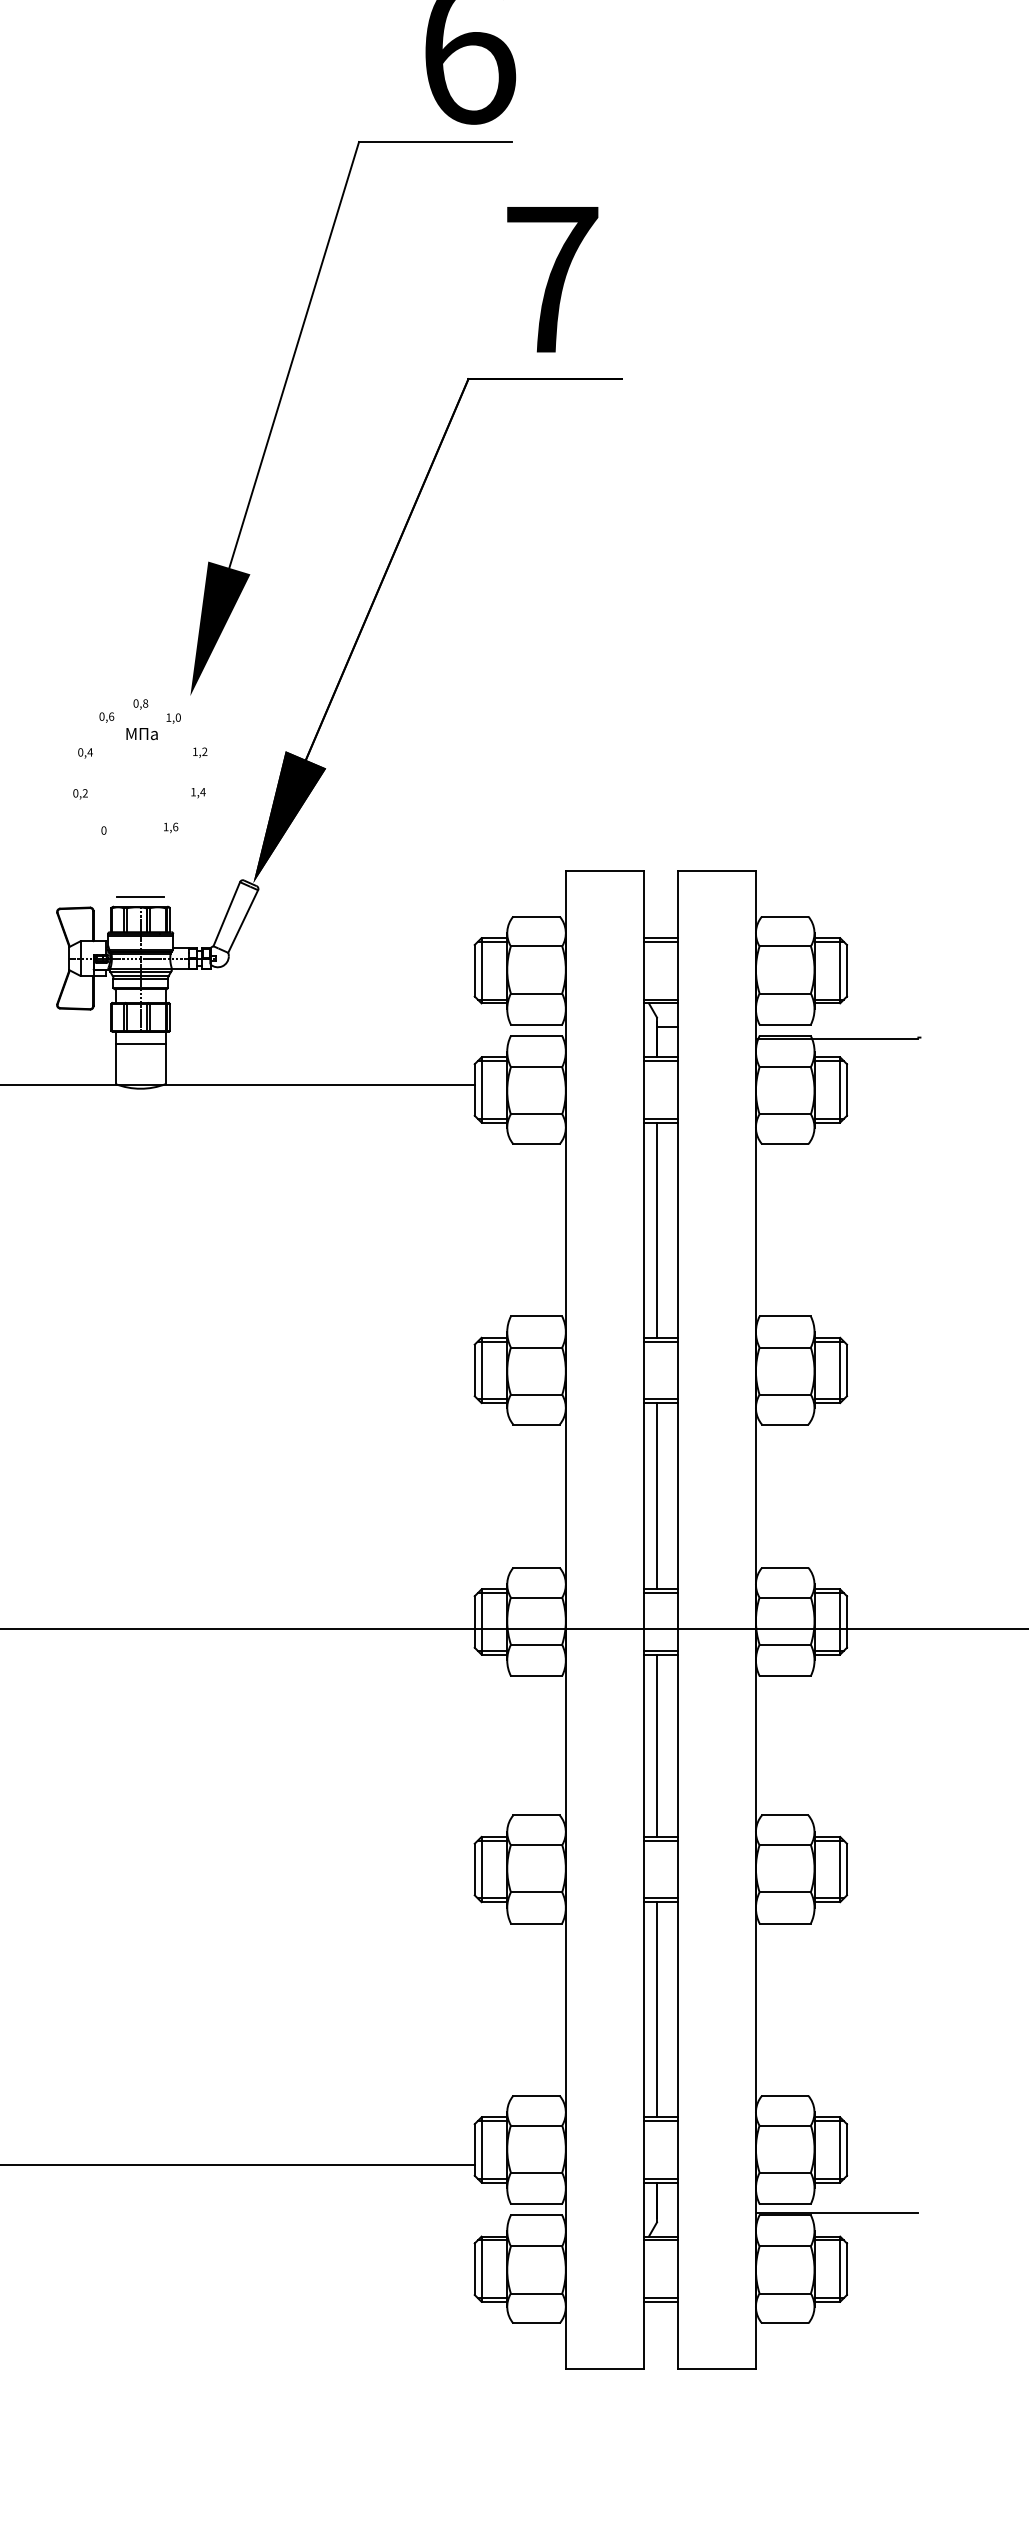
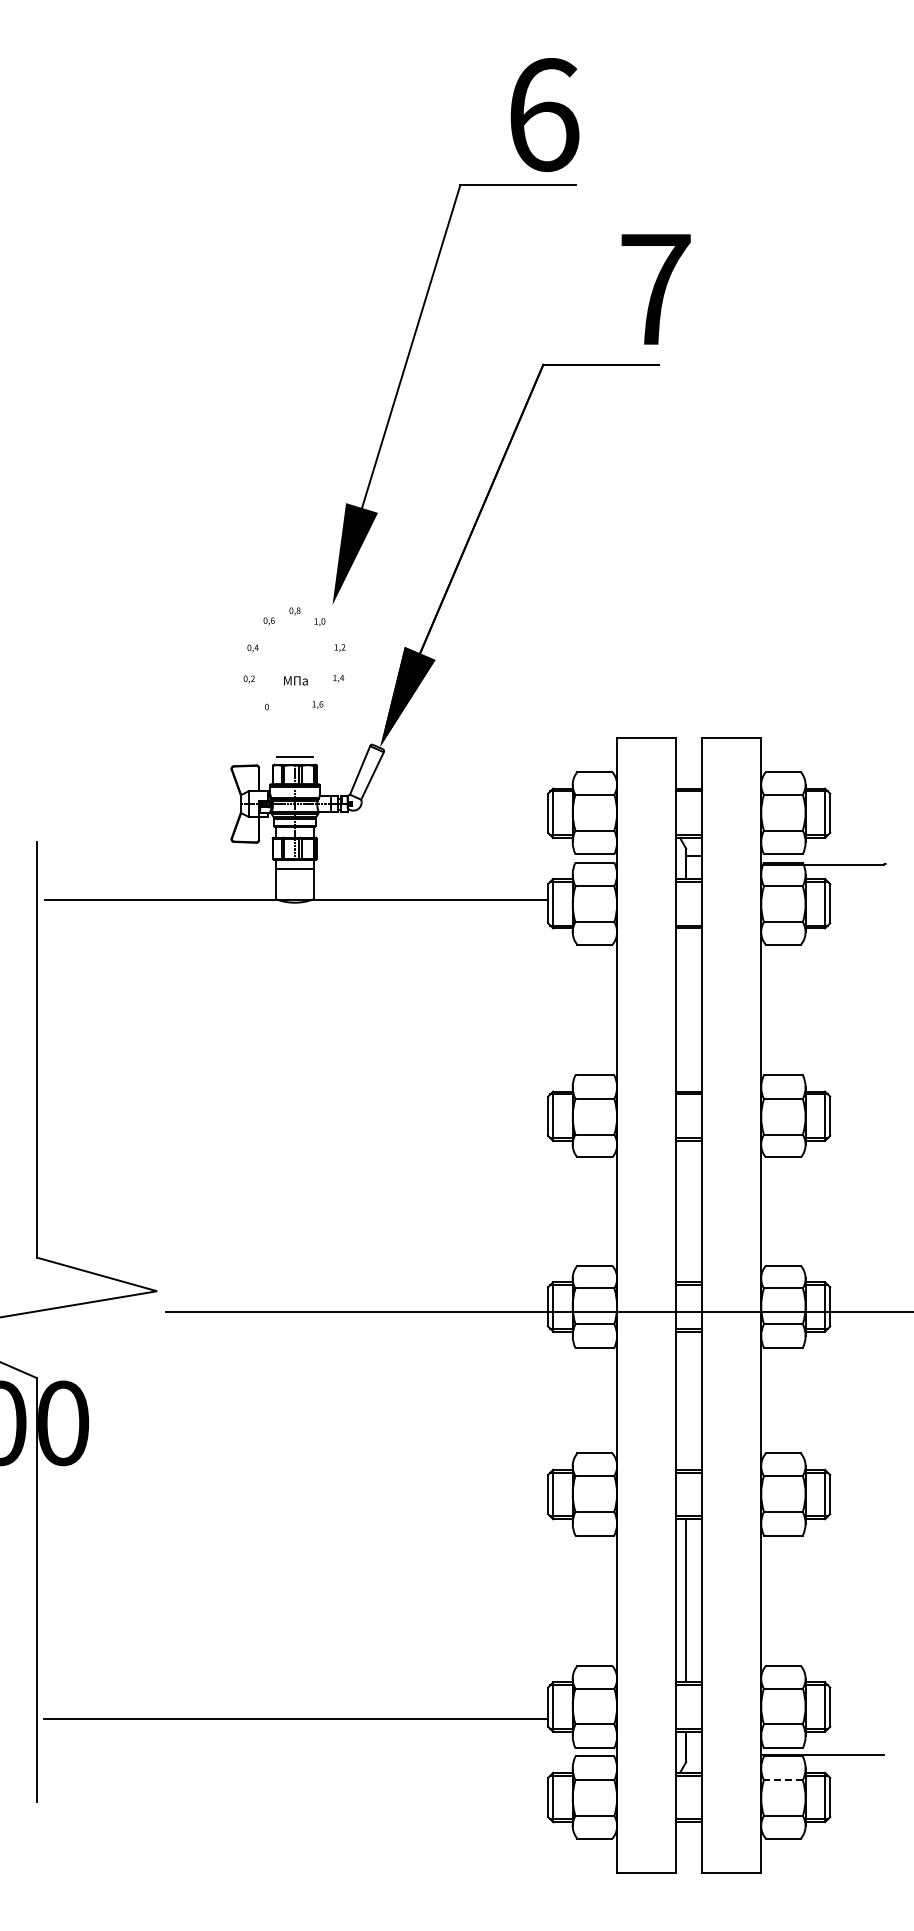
text: (551, 279) -> (655, 289), moved
text: (141, 733) -> (295, 680), moved
line: (657, 1229) -> (686, 1009), removed
line: (657, 1496) -> (686, 1211), removed
line: (657, 1745) -> (686, 1400), removed
line: (784, 2246) -> (782, 1780), solid -> dashed

